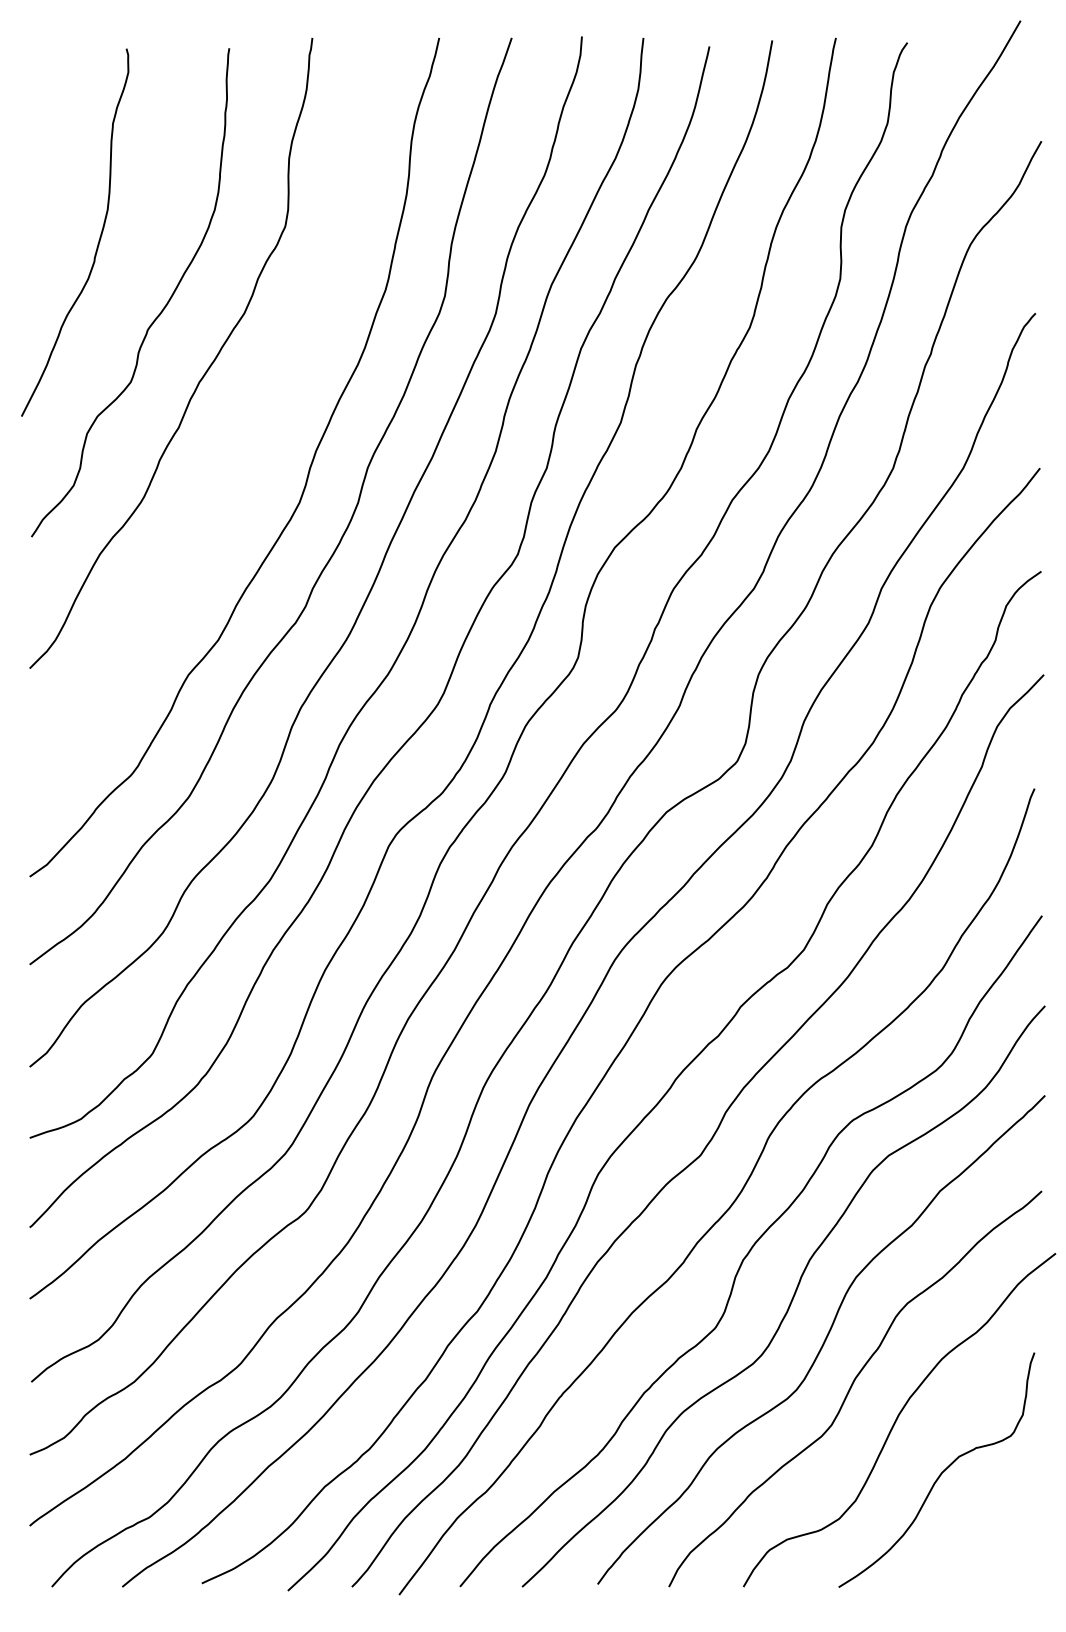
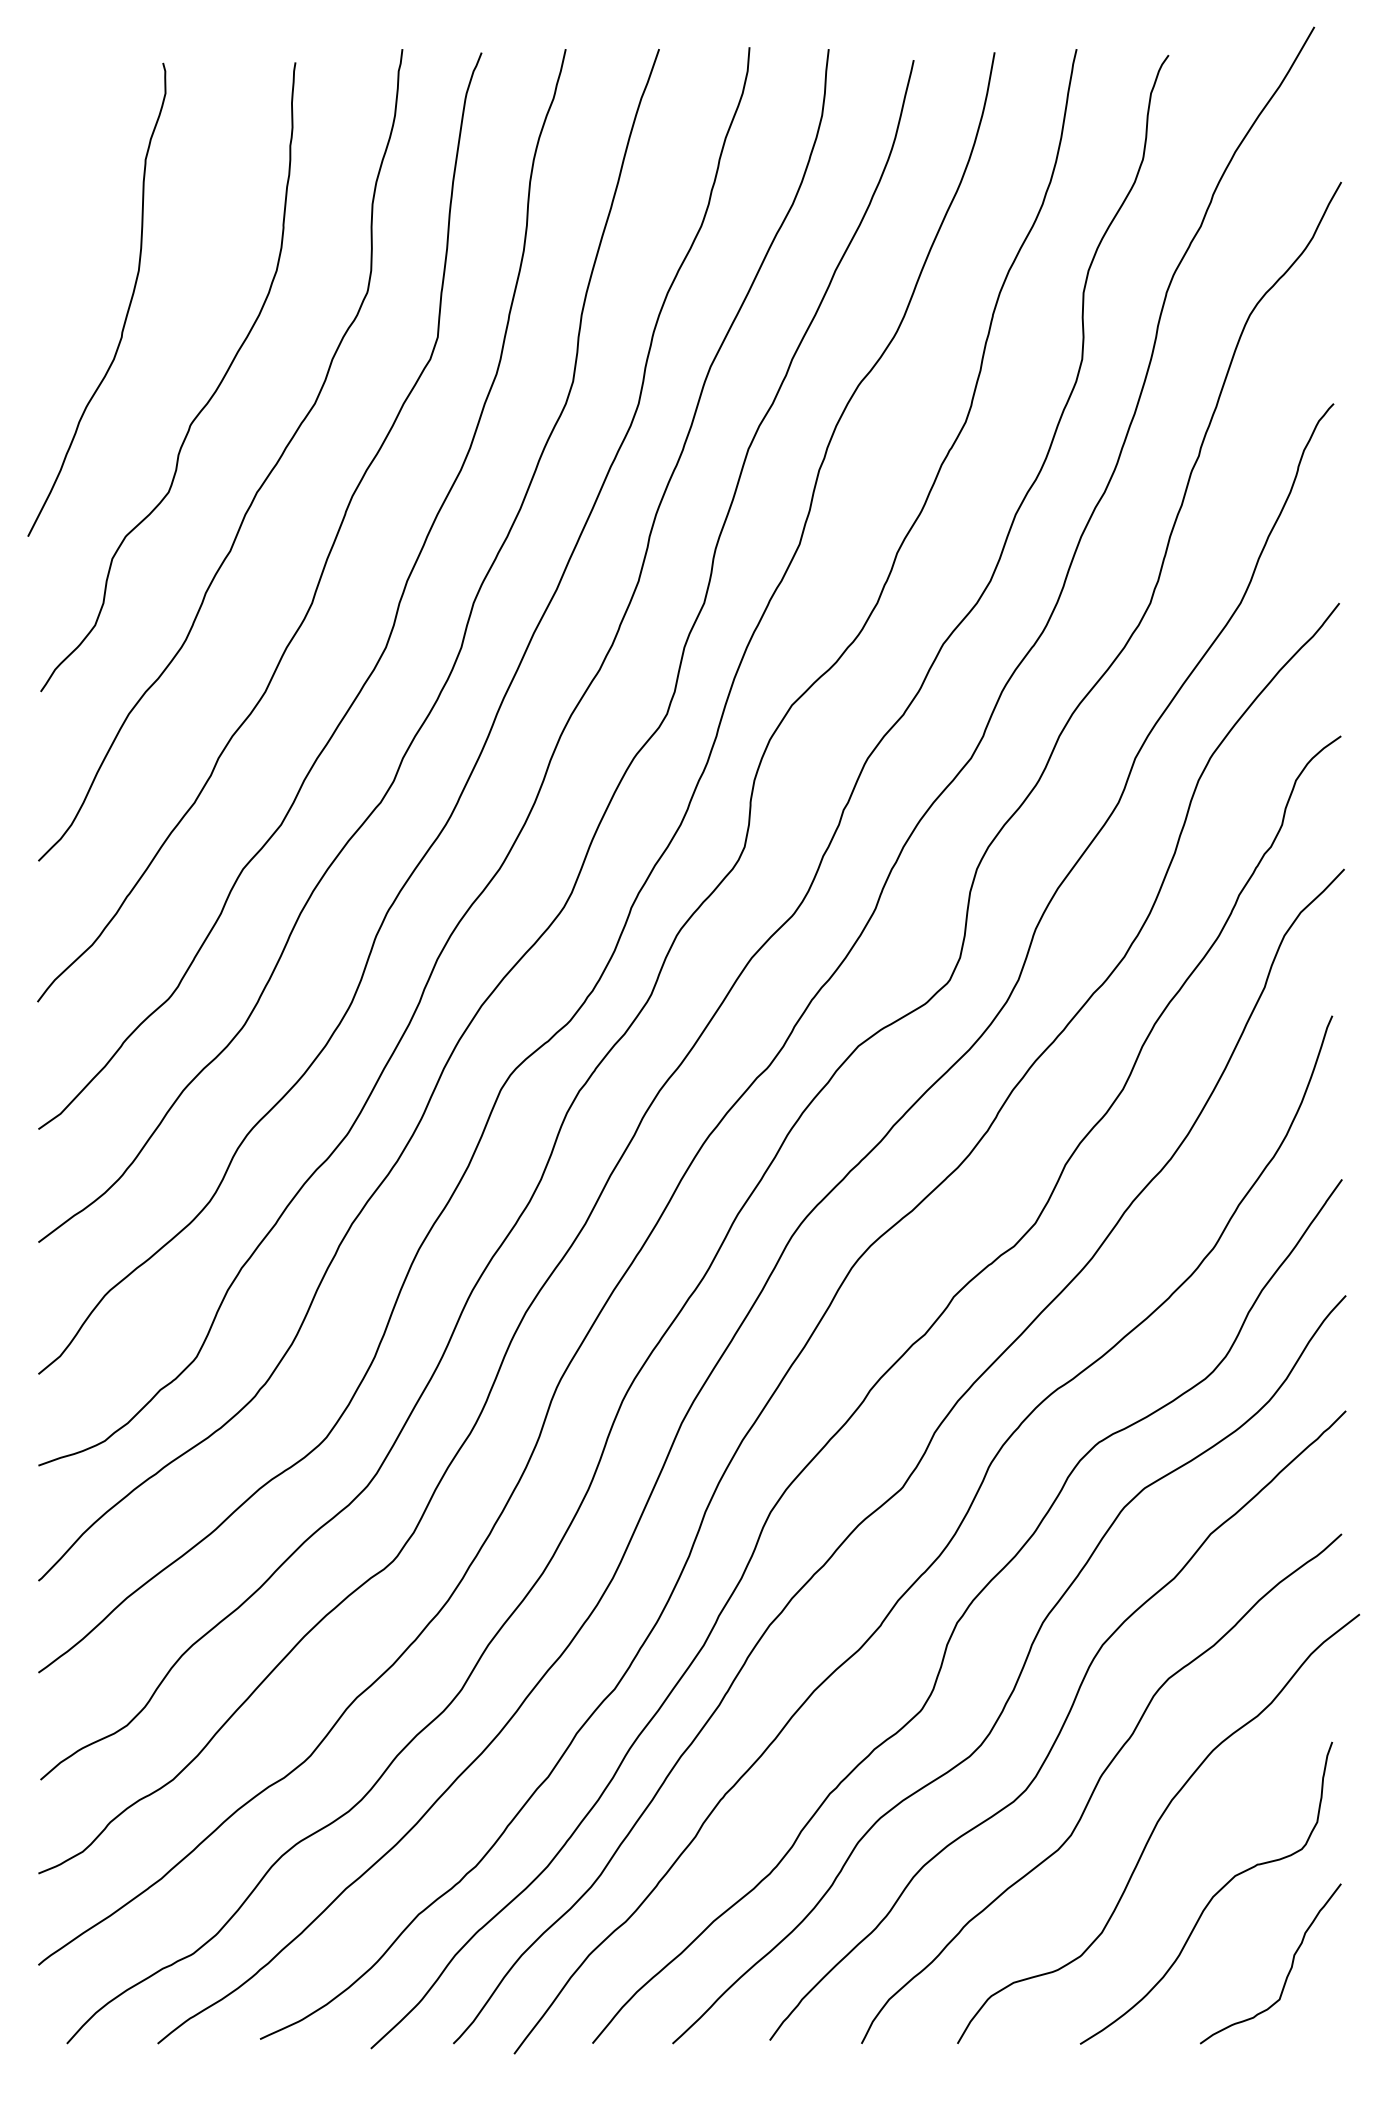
curve: (253, 432) -> (326, 557), added
curve: (1000, 1530) -> (1288, 1971), added

